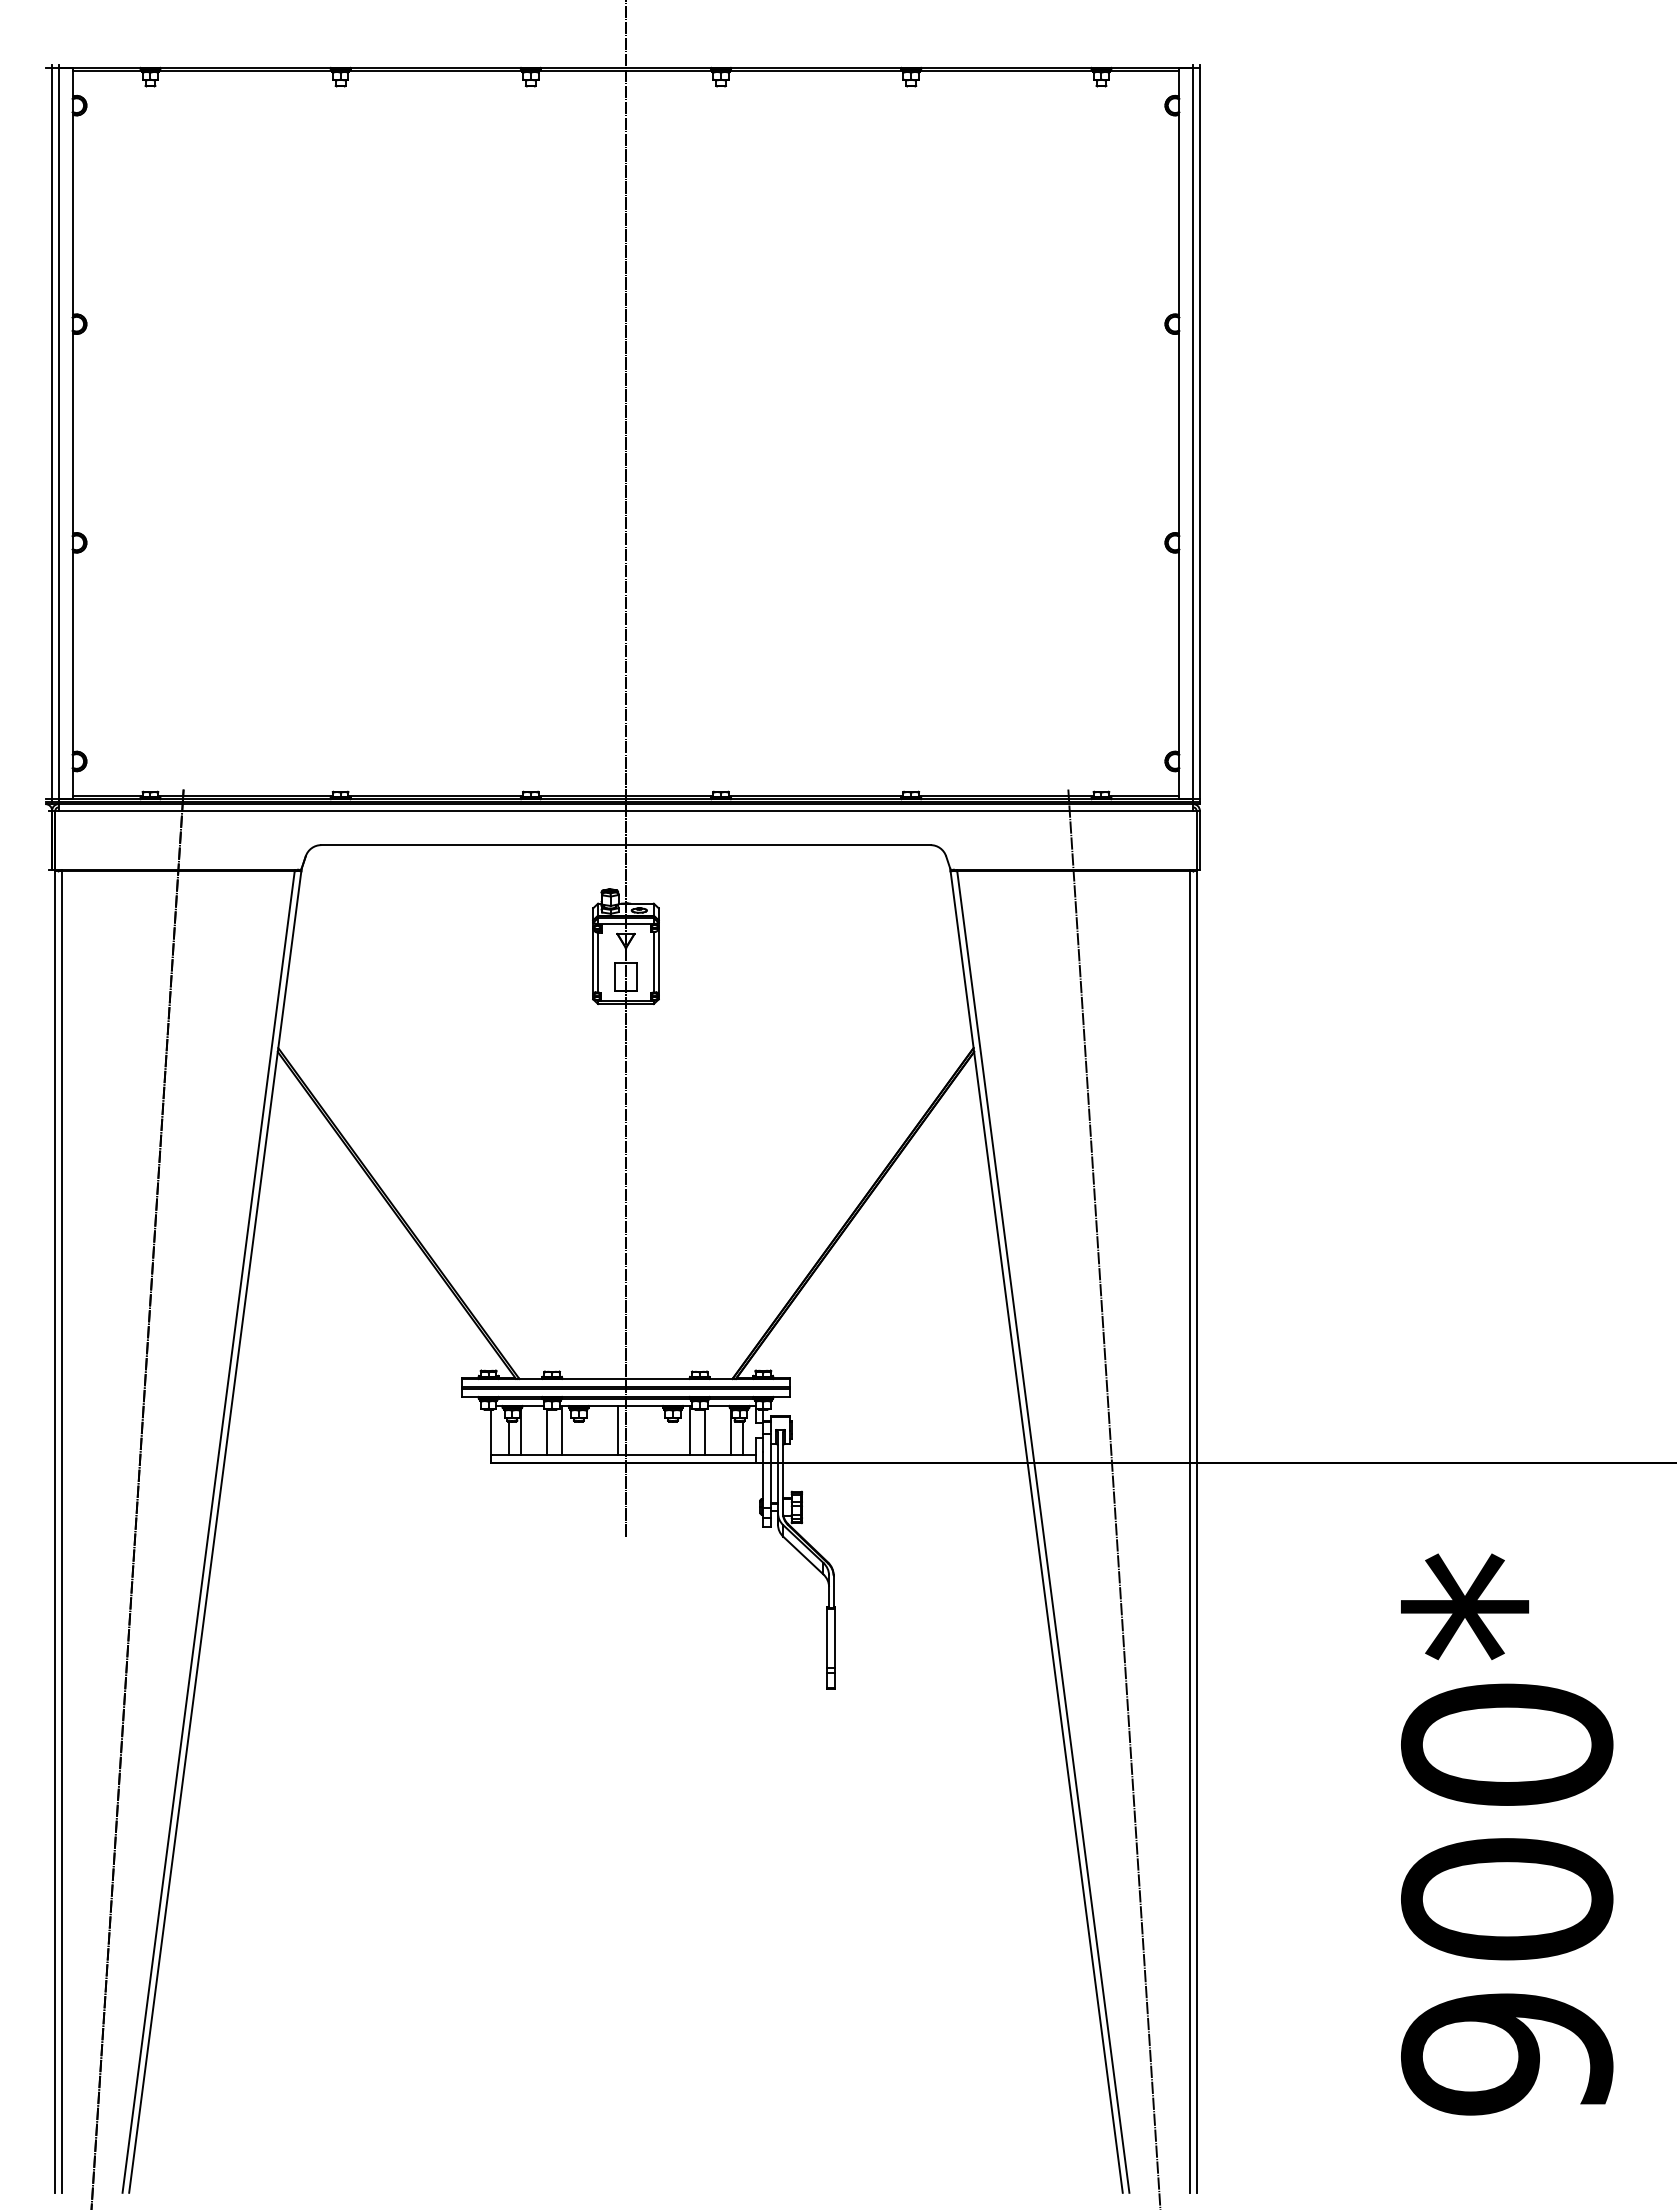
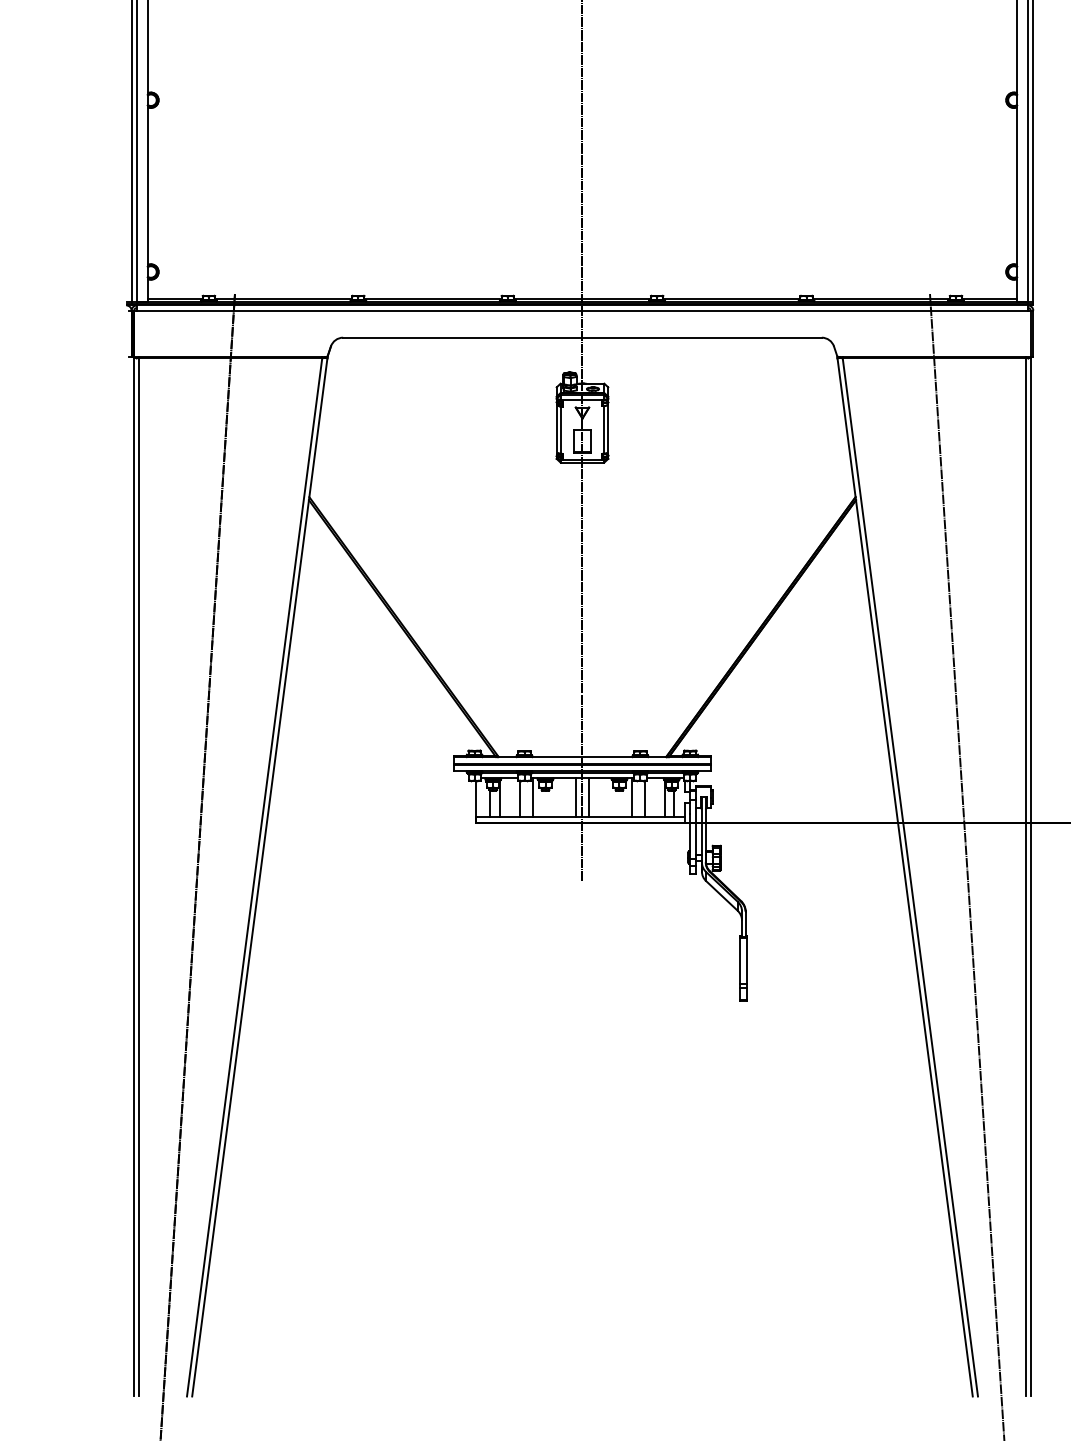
line: (634, 1430) -> (589, 797), added

